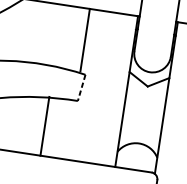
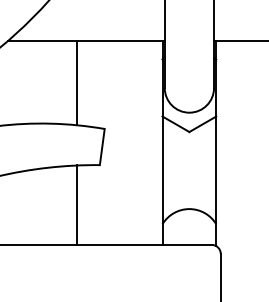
line: (85, 39) -> (77, 82), moved
line: (81, 88) -> (102, 147), dashed -> solid
line: (45, 125) -> (77, 204), moved

